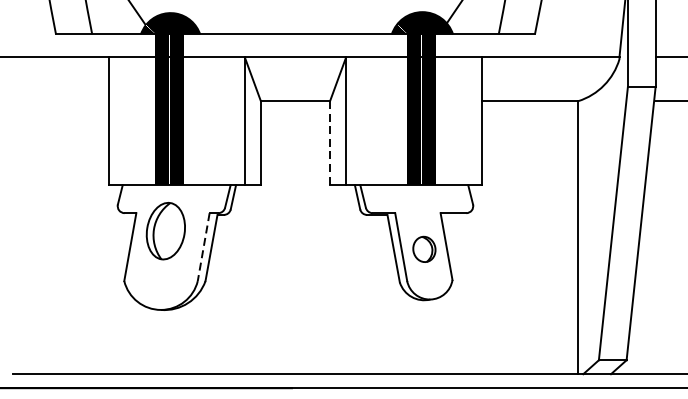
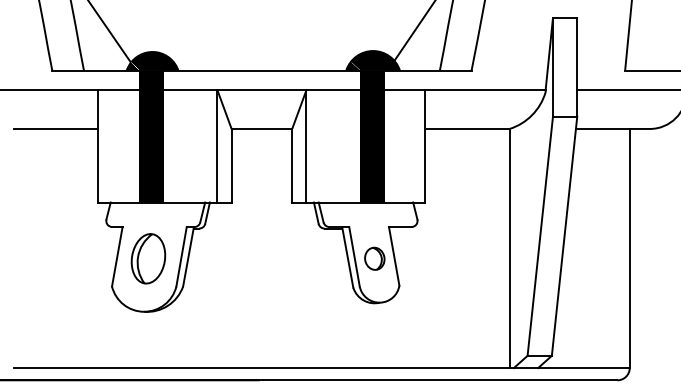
line: (60, 100) -> (56, 128), added
line: (330, 142) -> (292, 165), dashed -> solid
part: (165, 230) -> (148, 258), moved
line: (203, 247) -> (181, 257), dashed -> solid

